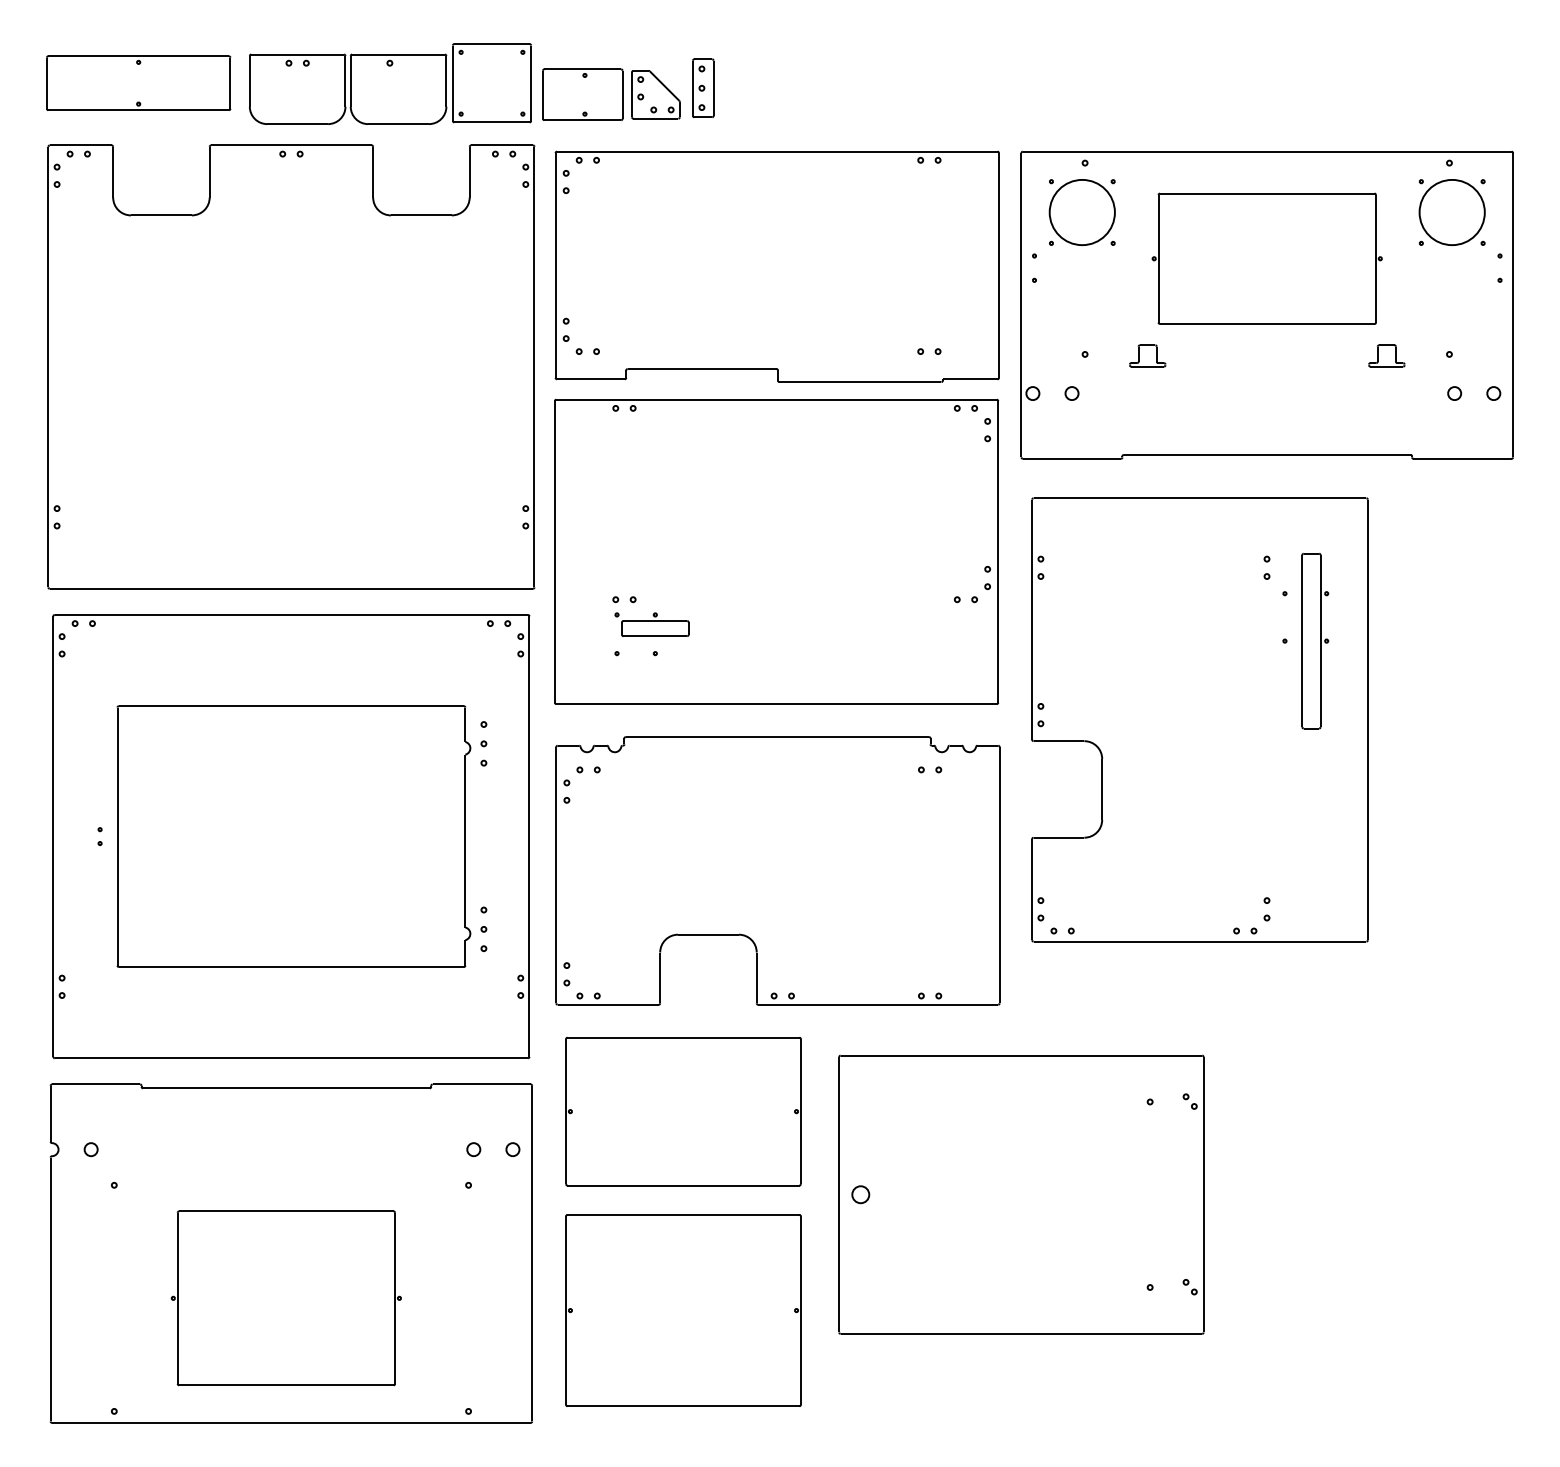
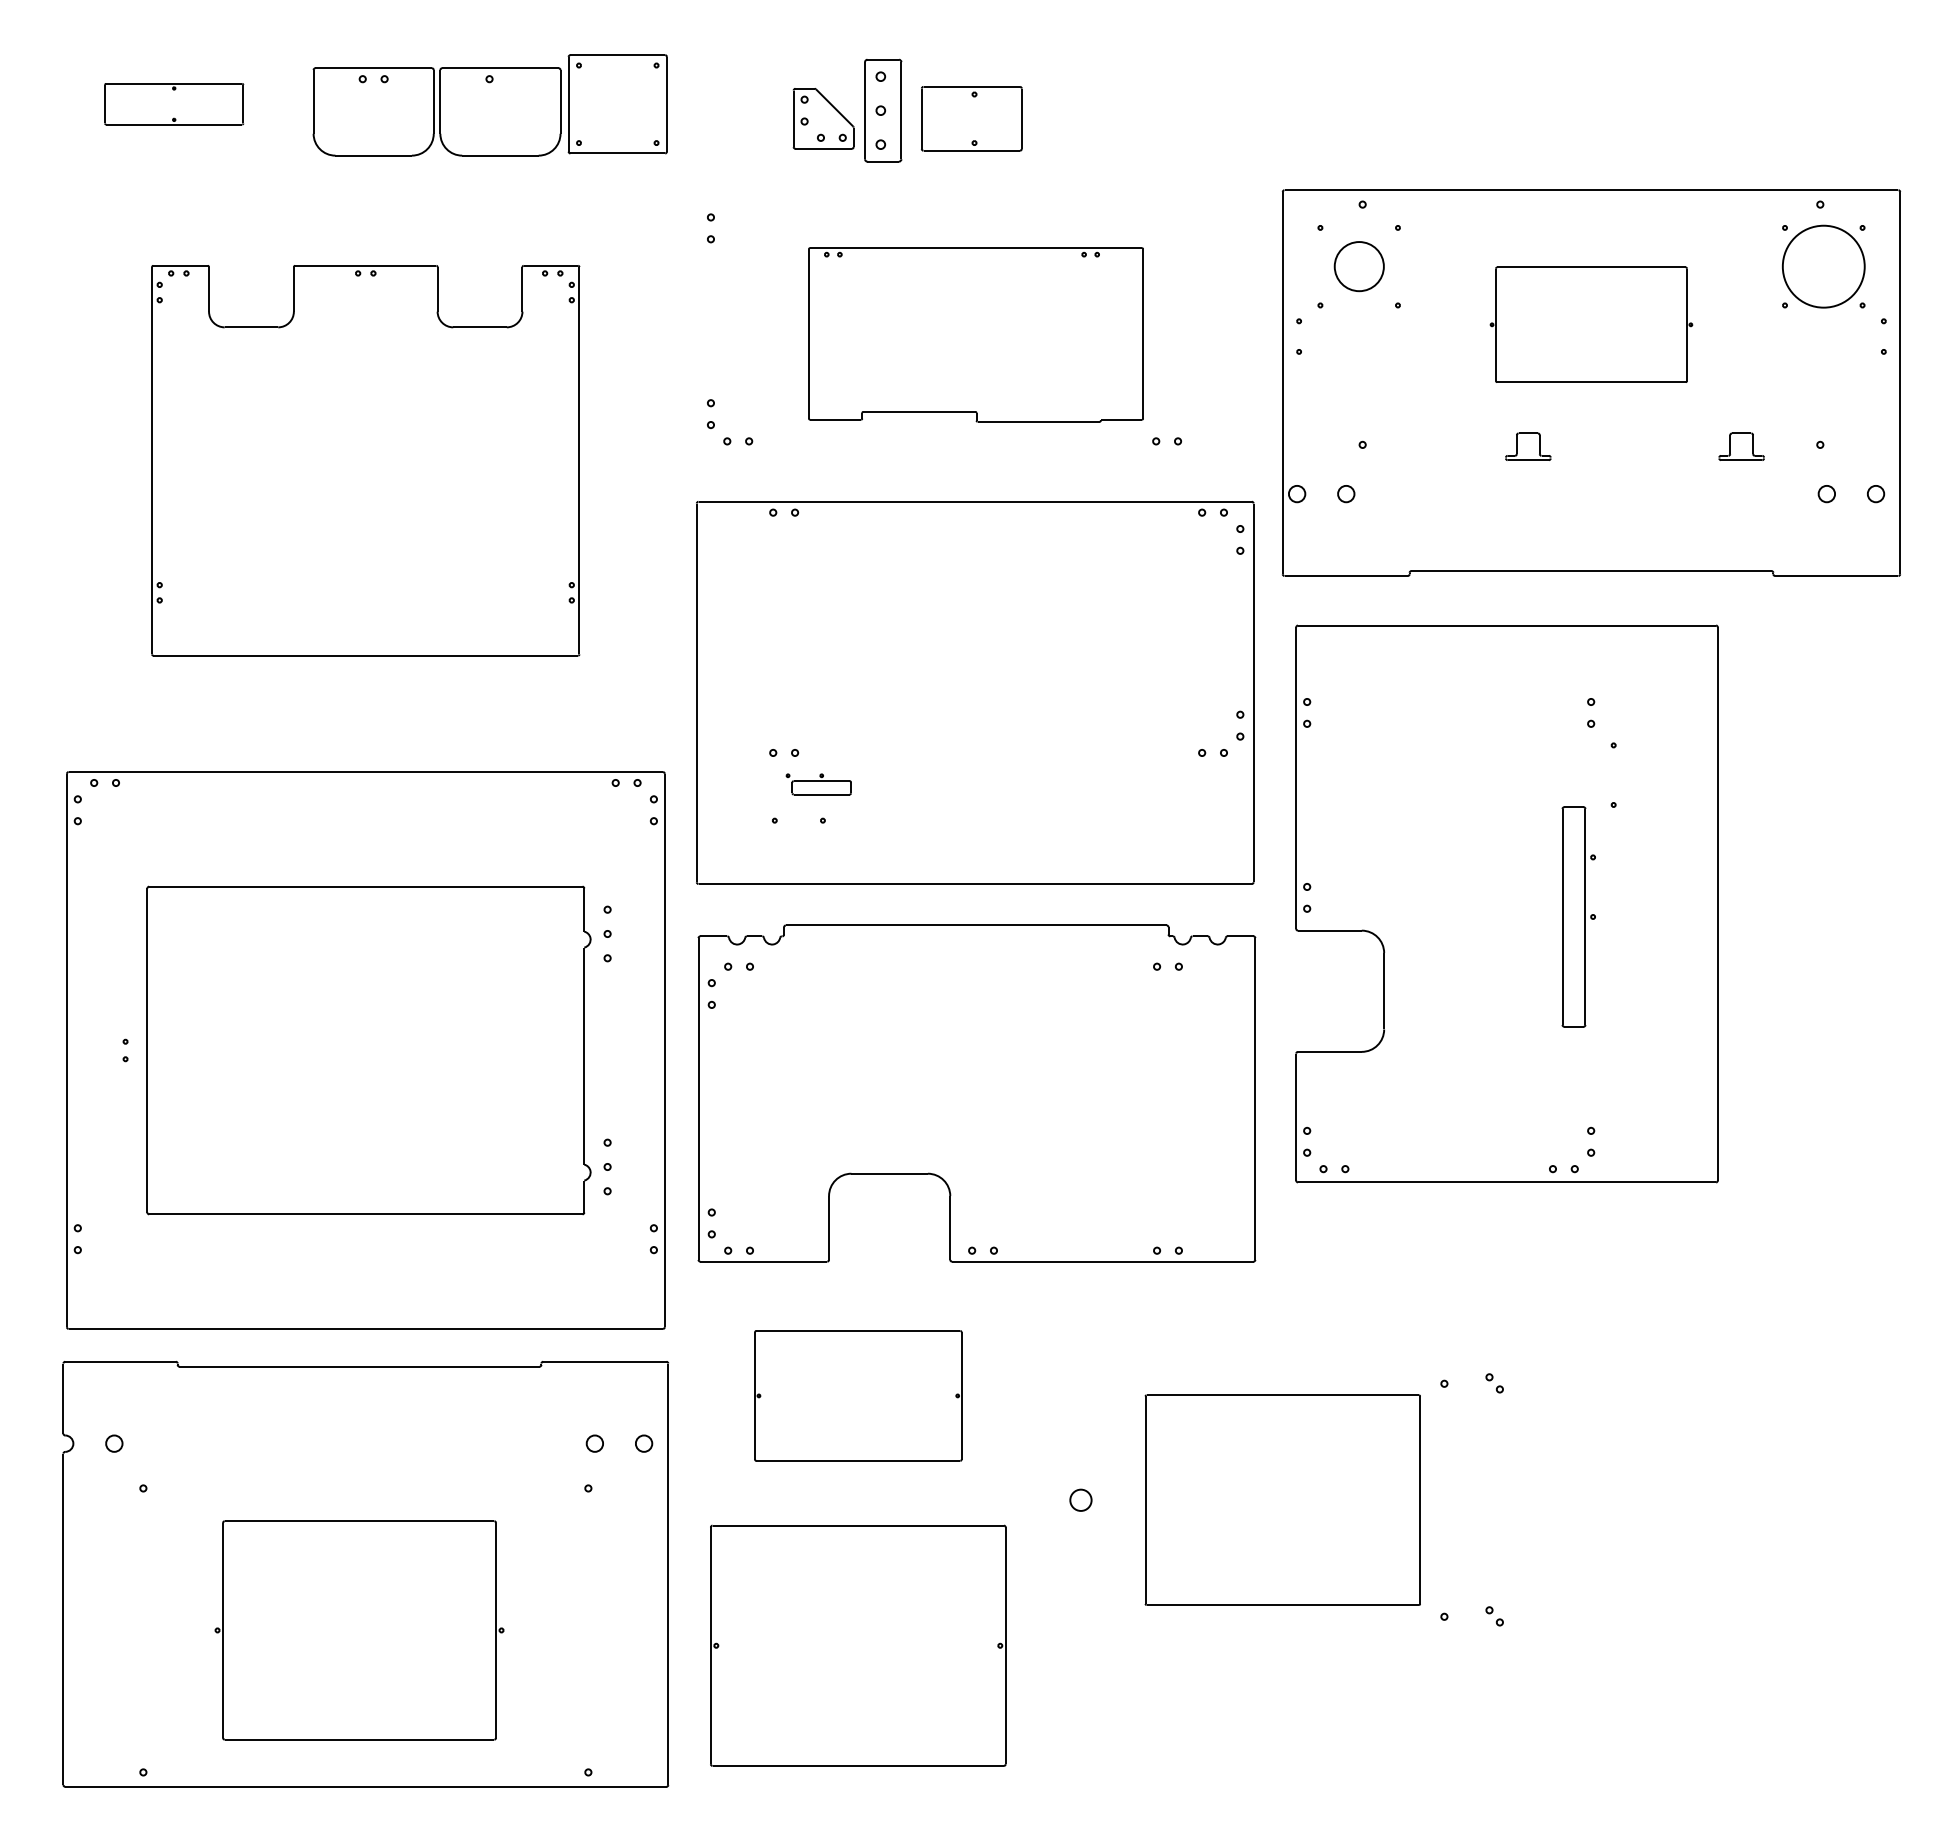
part: (139, 82) -> (174, 103), size x0.6
part: (702, 88) -> (882, 110), size x1.4
part: (582, 94) -> (971, 118), moved
part: (1082, 212) -> (1359, 266), size x0.6
part: (1267, 258) -> (1591, 324), size x0.7
part: (776, 266) -> (975, 334), size x0.6
part: (1147, 355) -> (1528, 446), moved
part: (291, 366) -> (365, 460), size x0.7
part: (651, 624) -> (818, 784), size x0.7
part: (1315, 640) -> (1578, 916), moved
part: (683, 1111) -> (858, 1395), size x0.7
part: (1021, 1194) -> (1282, 1499), size x0.6

